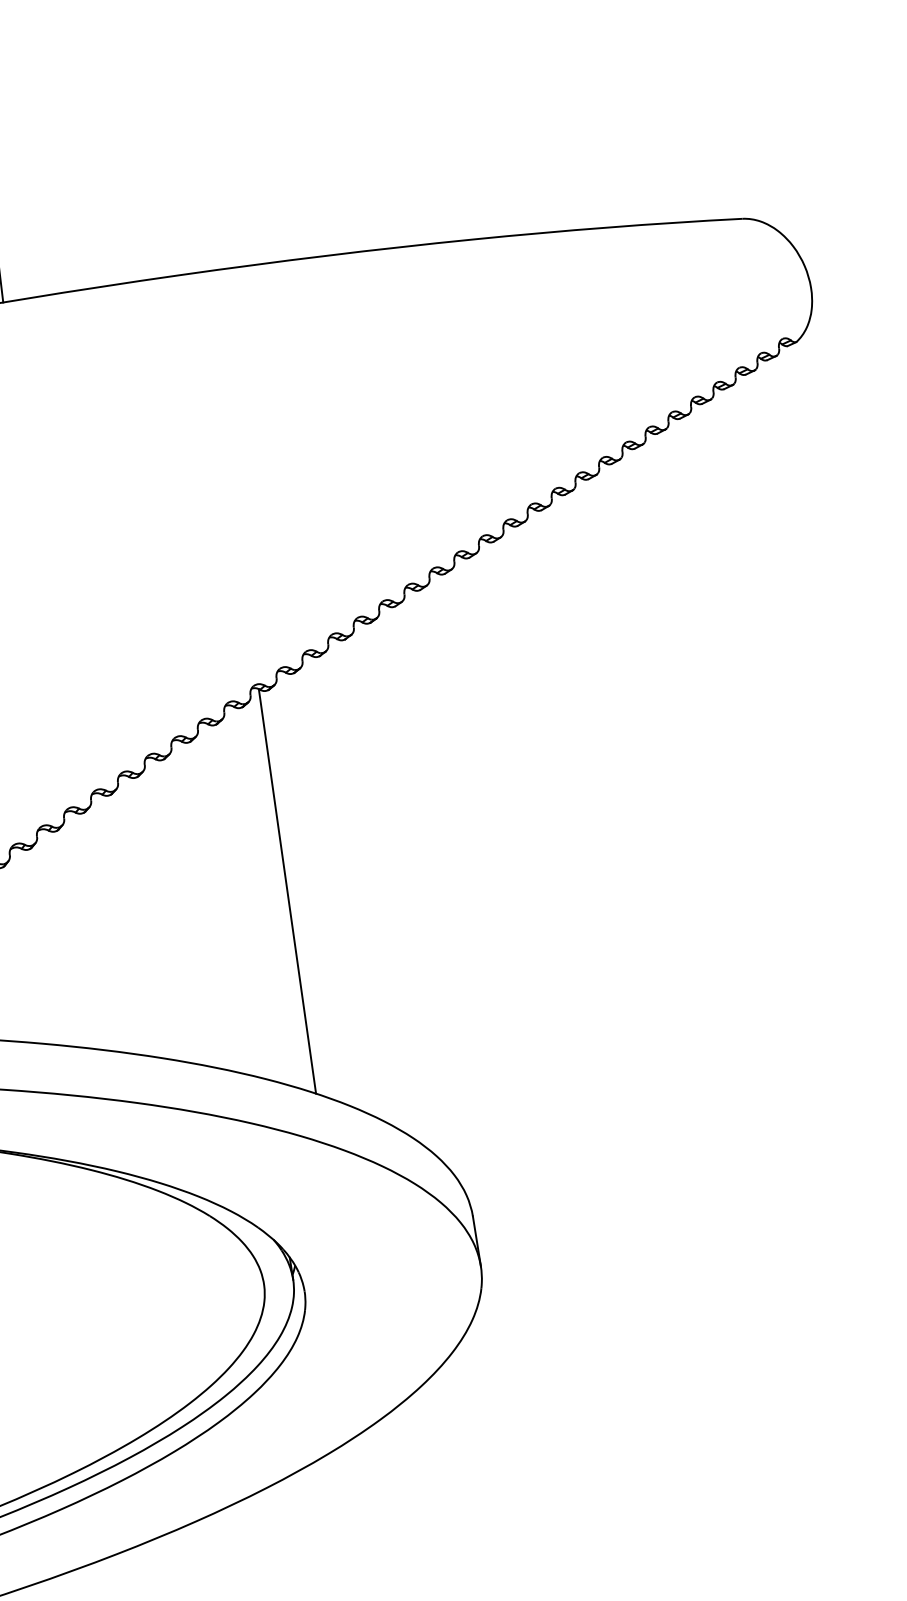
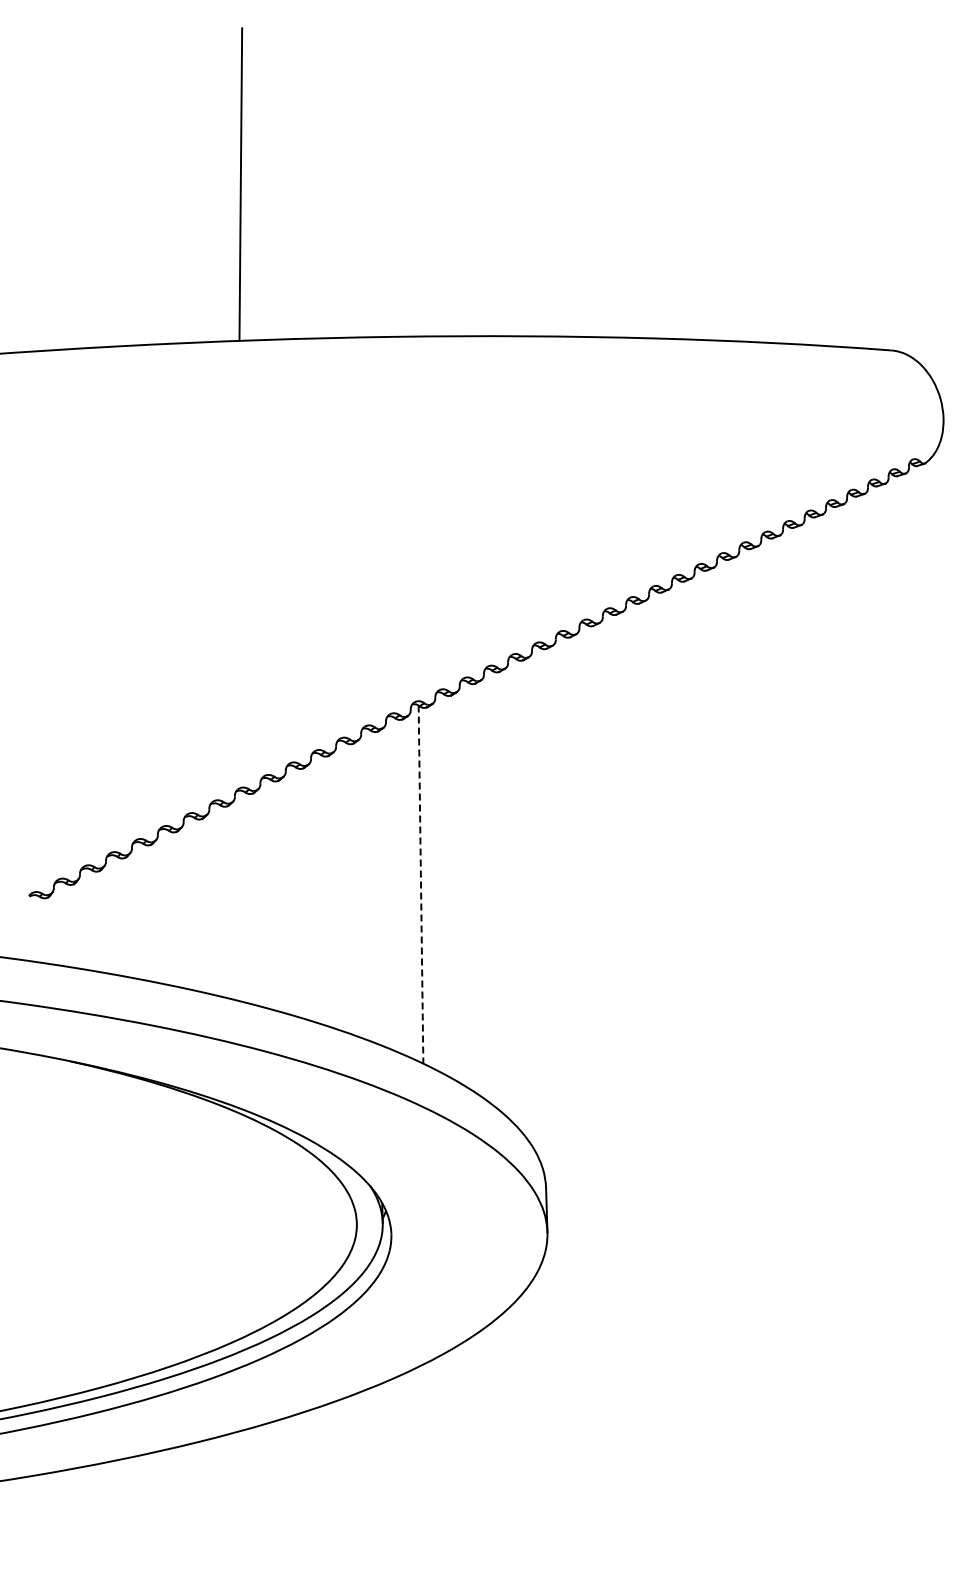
line: (288, 892) -> (421, 885), solid -> dashed

